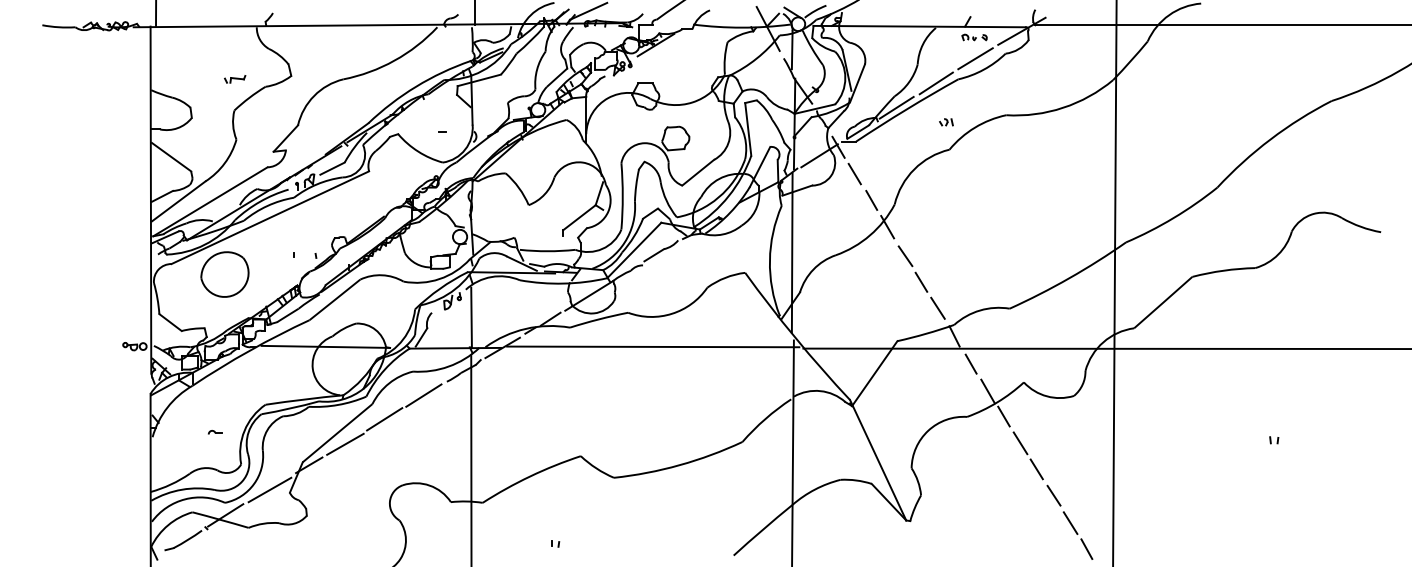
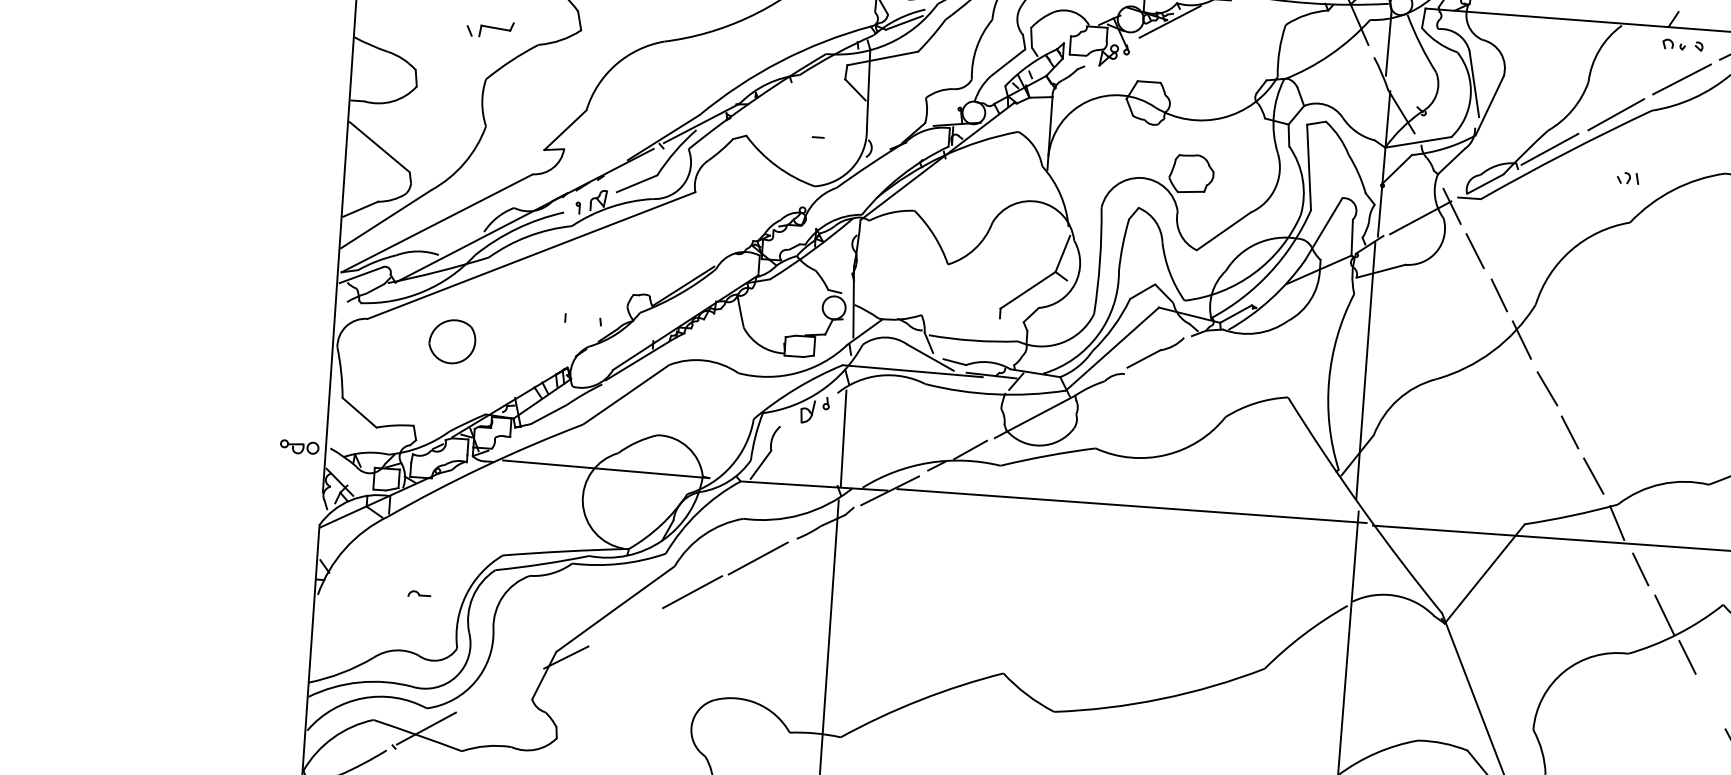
part: (235, 79) -> (491, 29), size x1.4
part: (224, 274) -> (451, 341), size x0.6
line: (345, 443) -> (626, 626), removed
line: (1020, 443) -> (1711, 702), removed
line: (269, 489) -> (499, 691), removed

